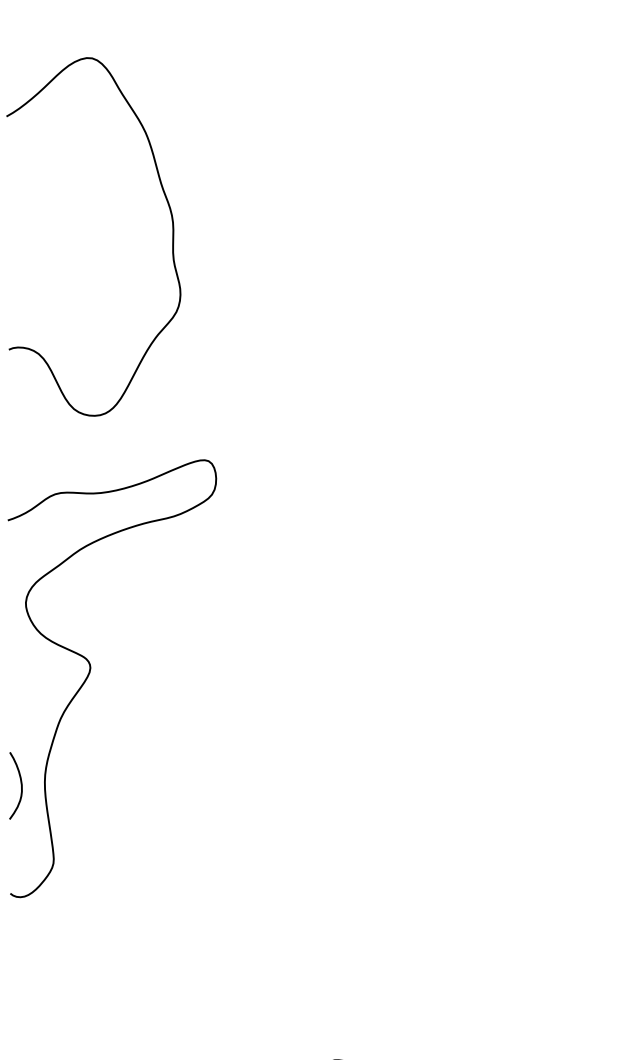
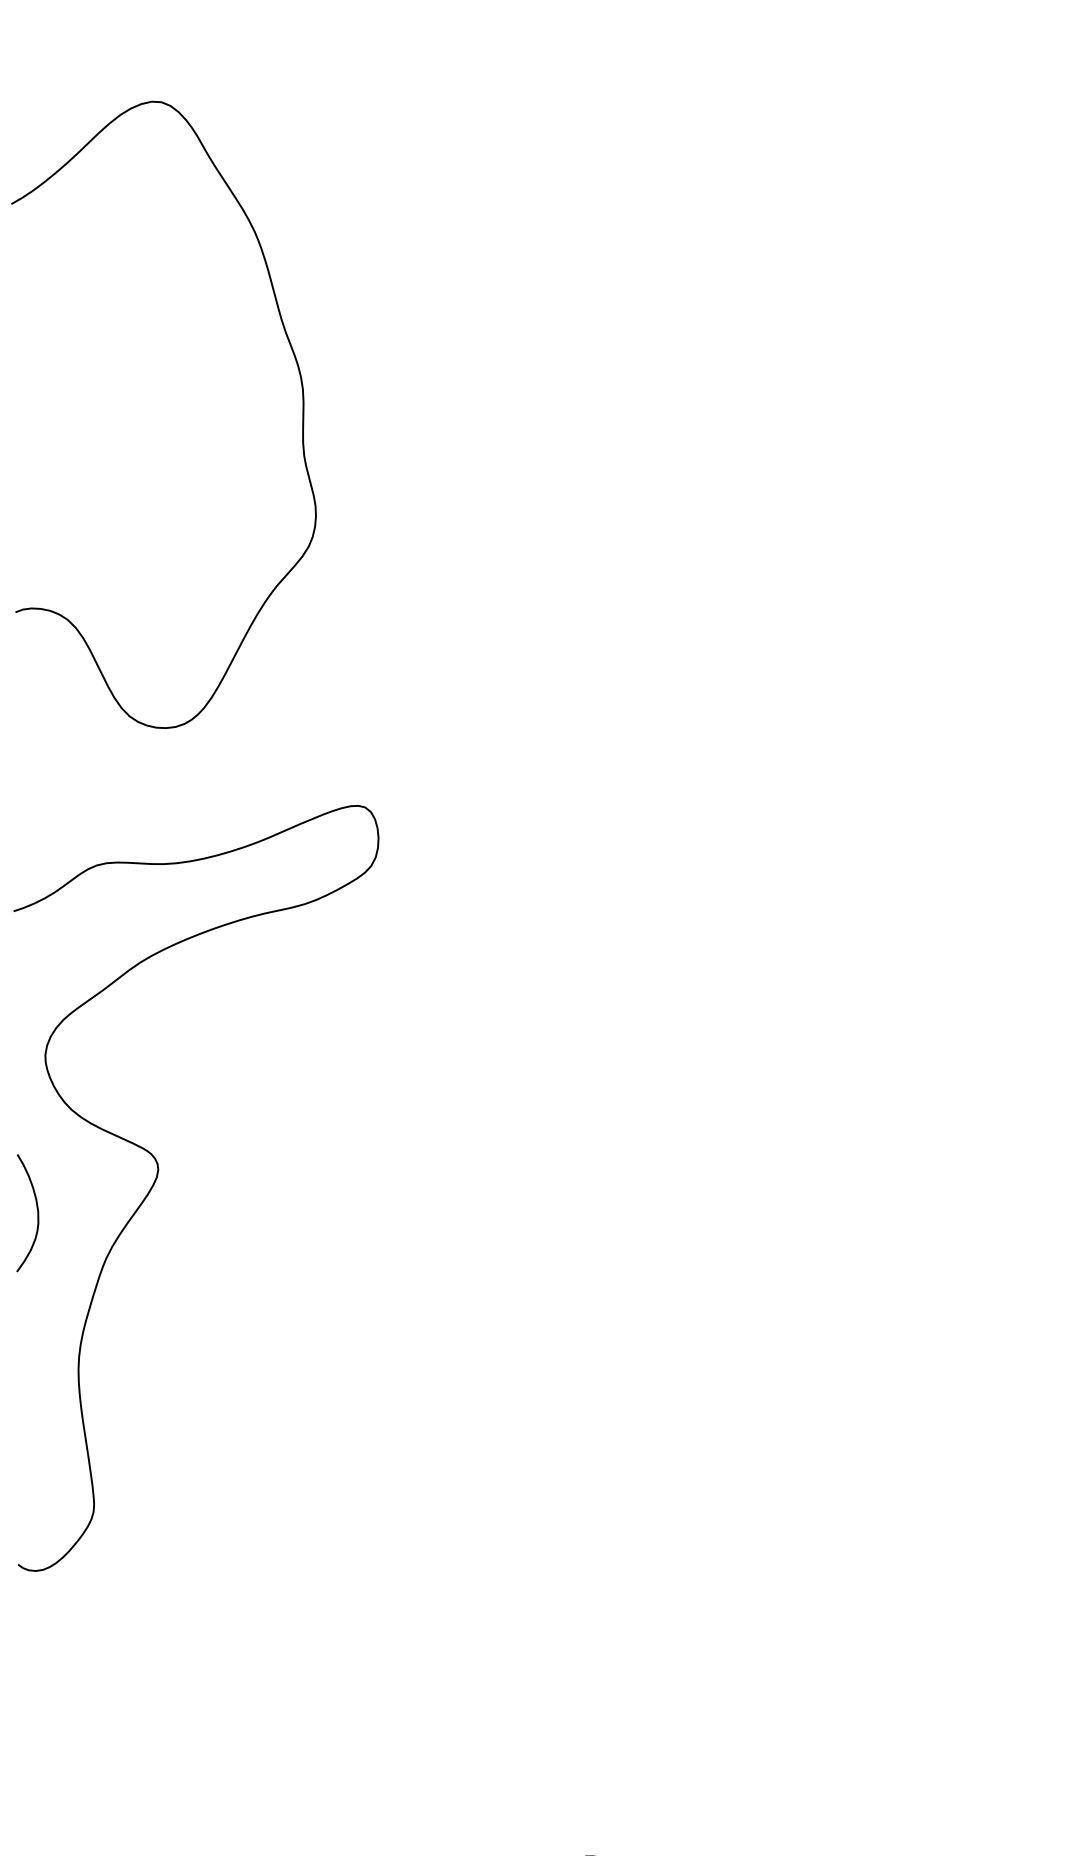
curve: (20, 784) -> (35, 1210), moved

